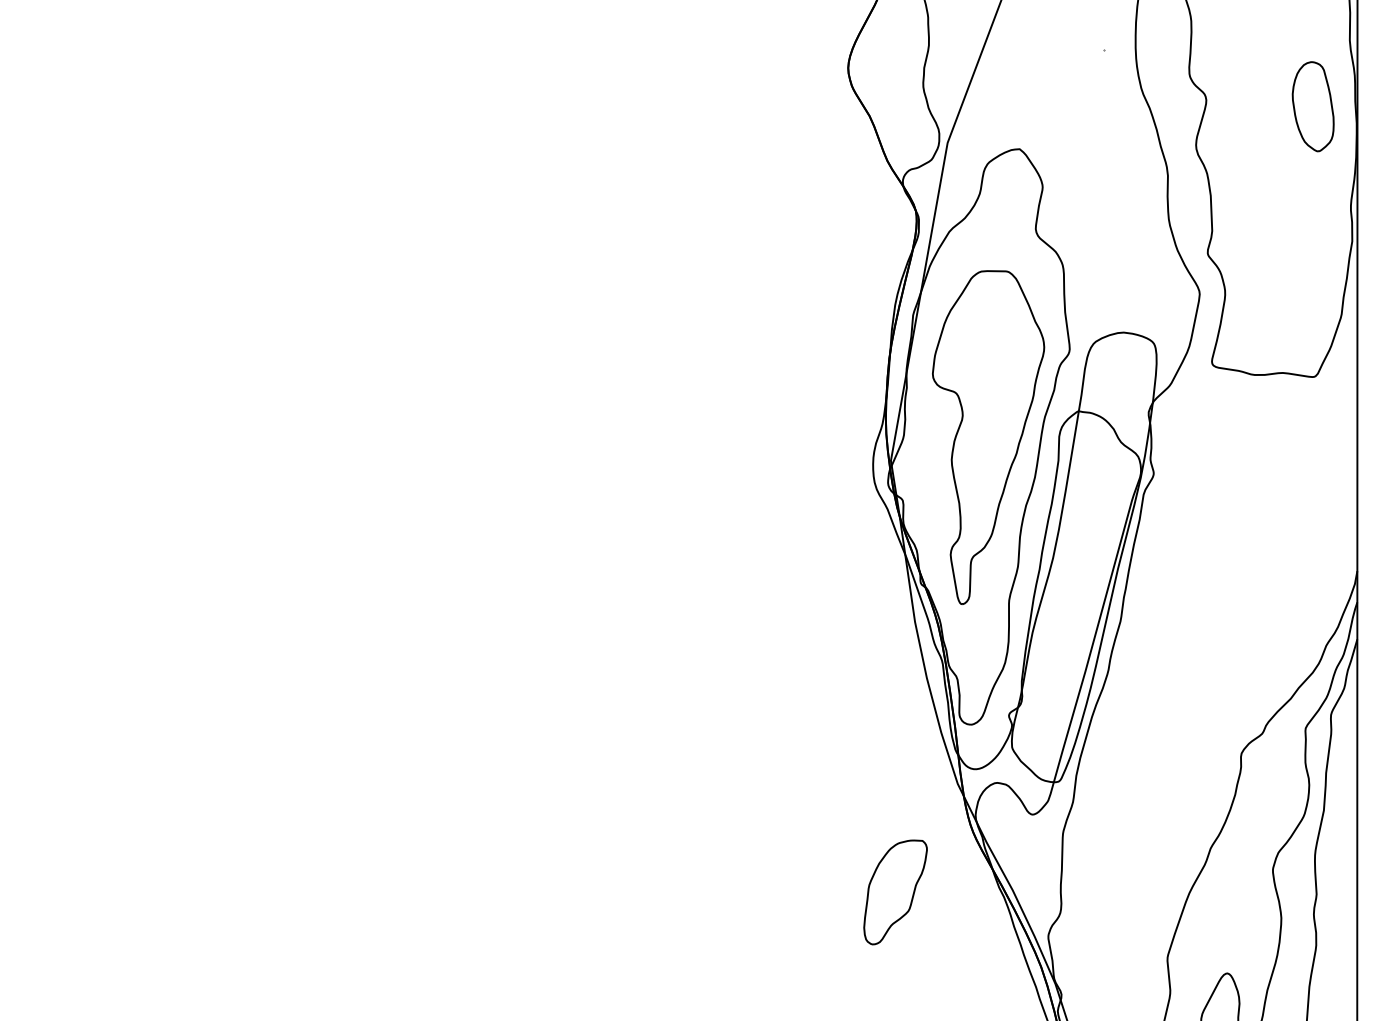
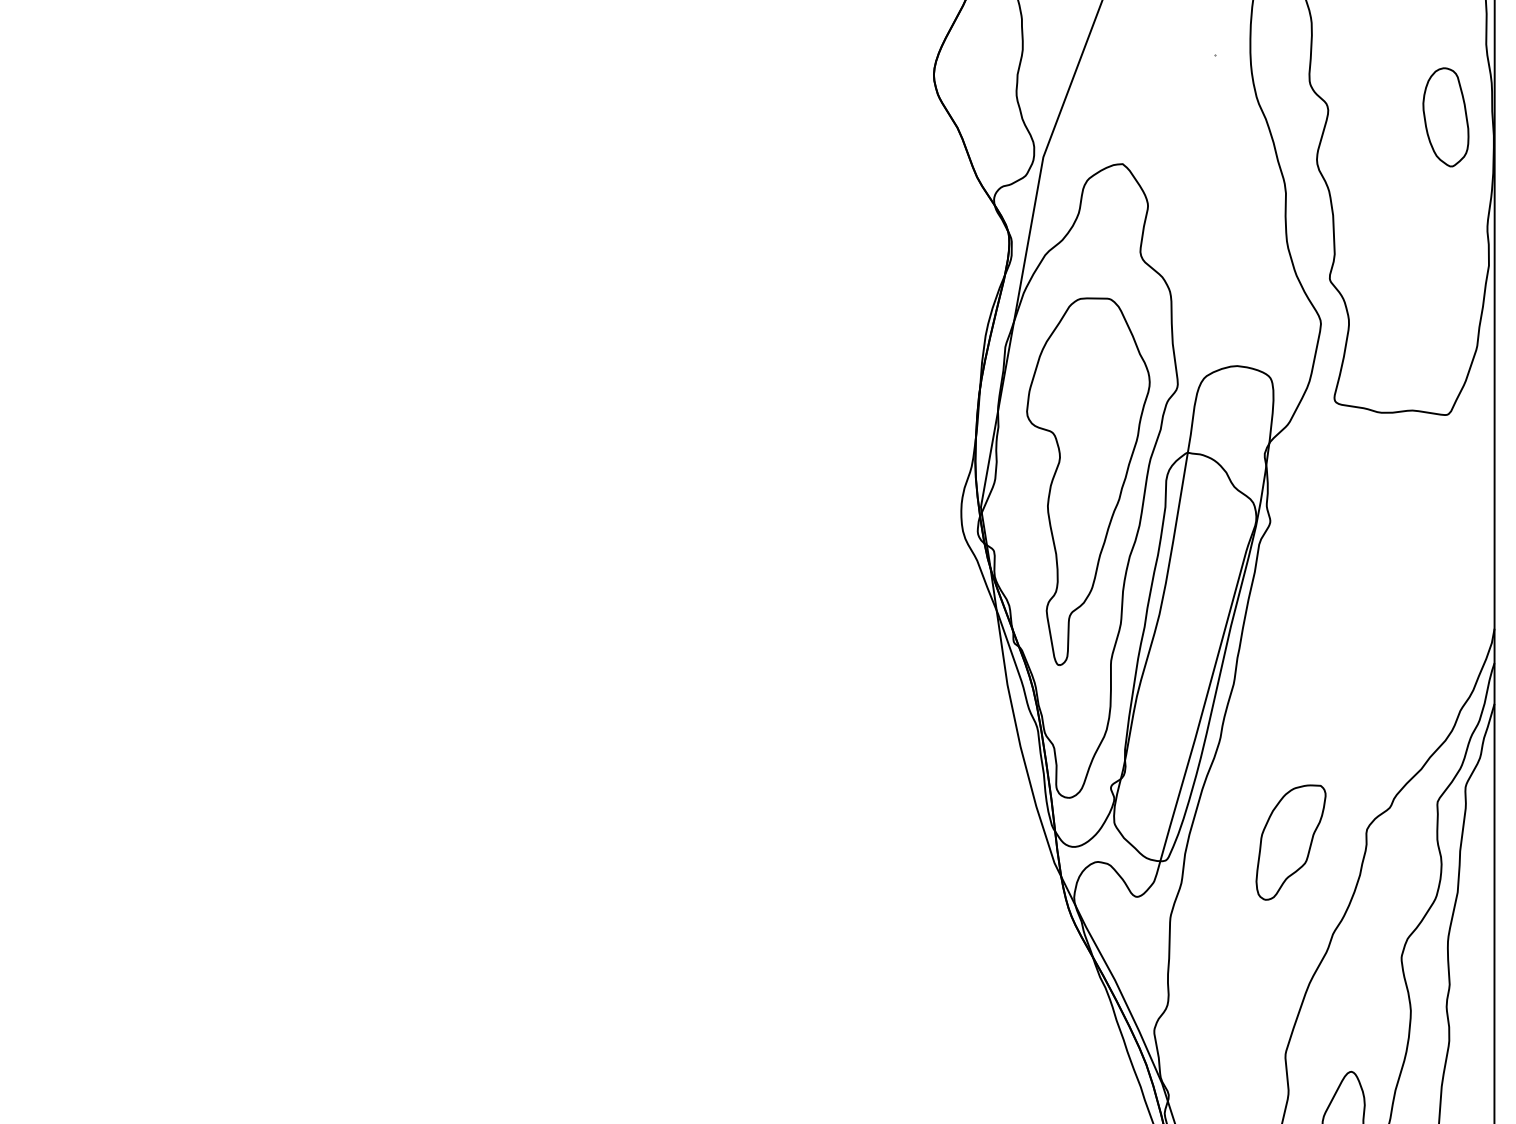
part: (895, 892) -> (1290, 842), moved

